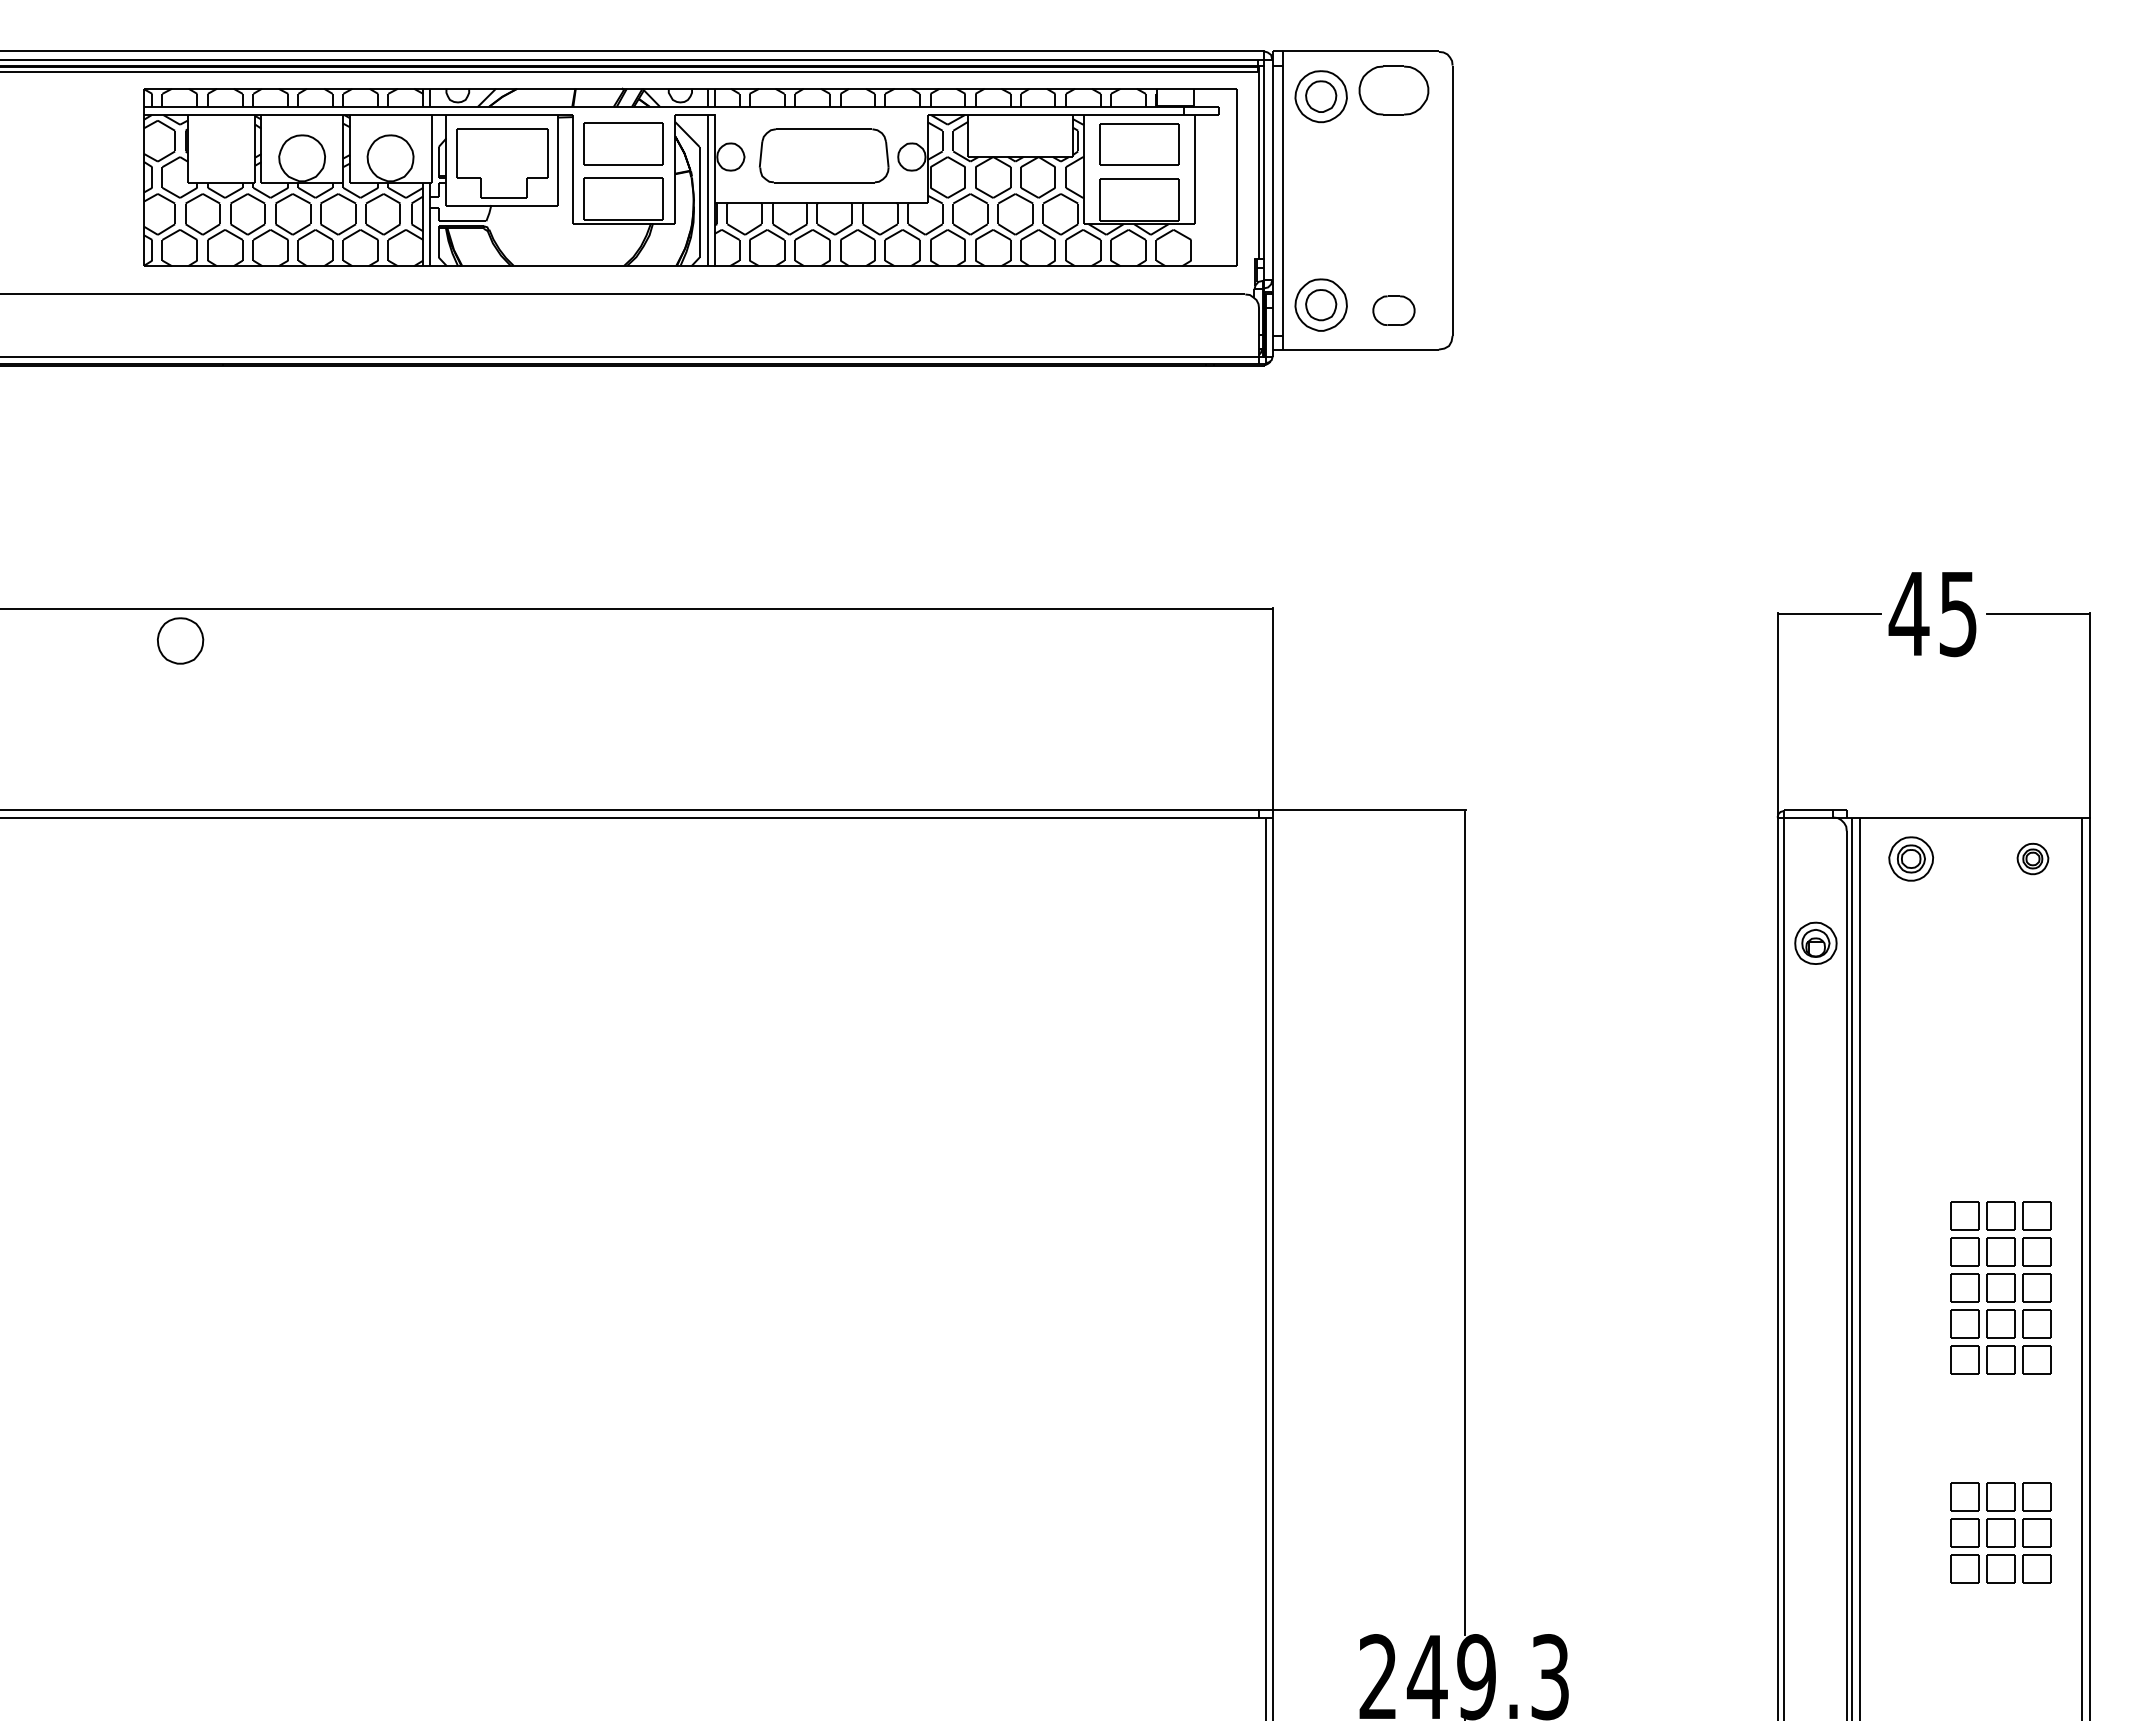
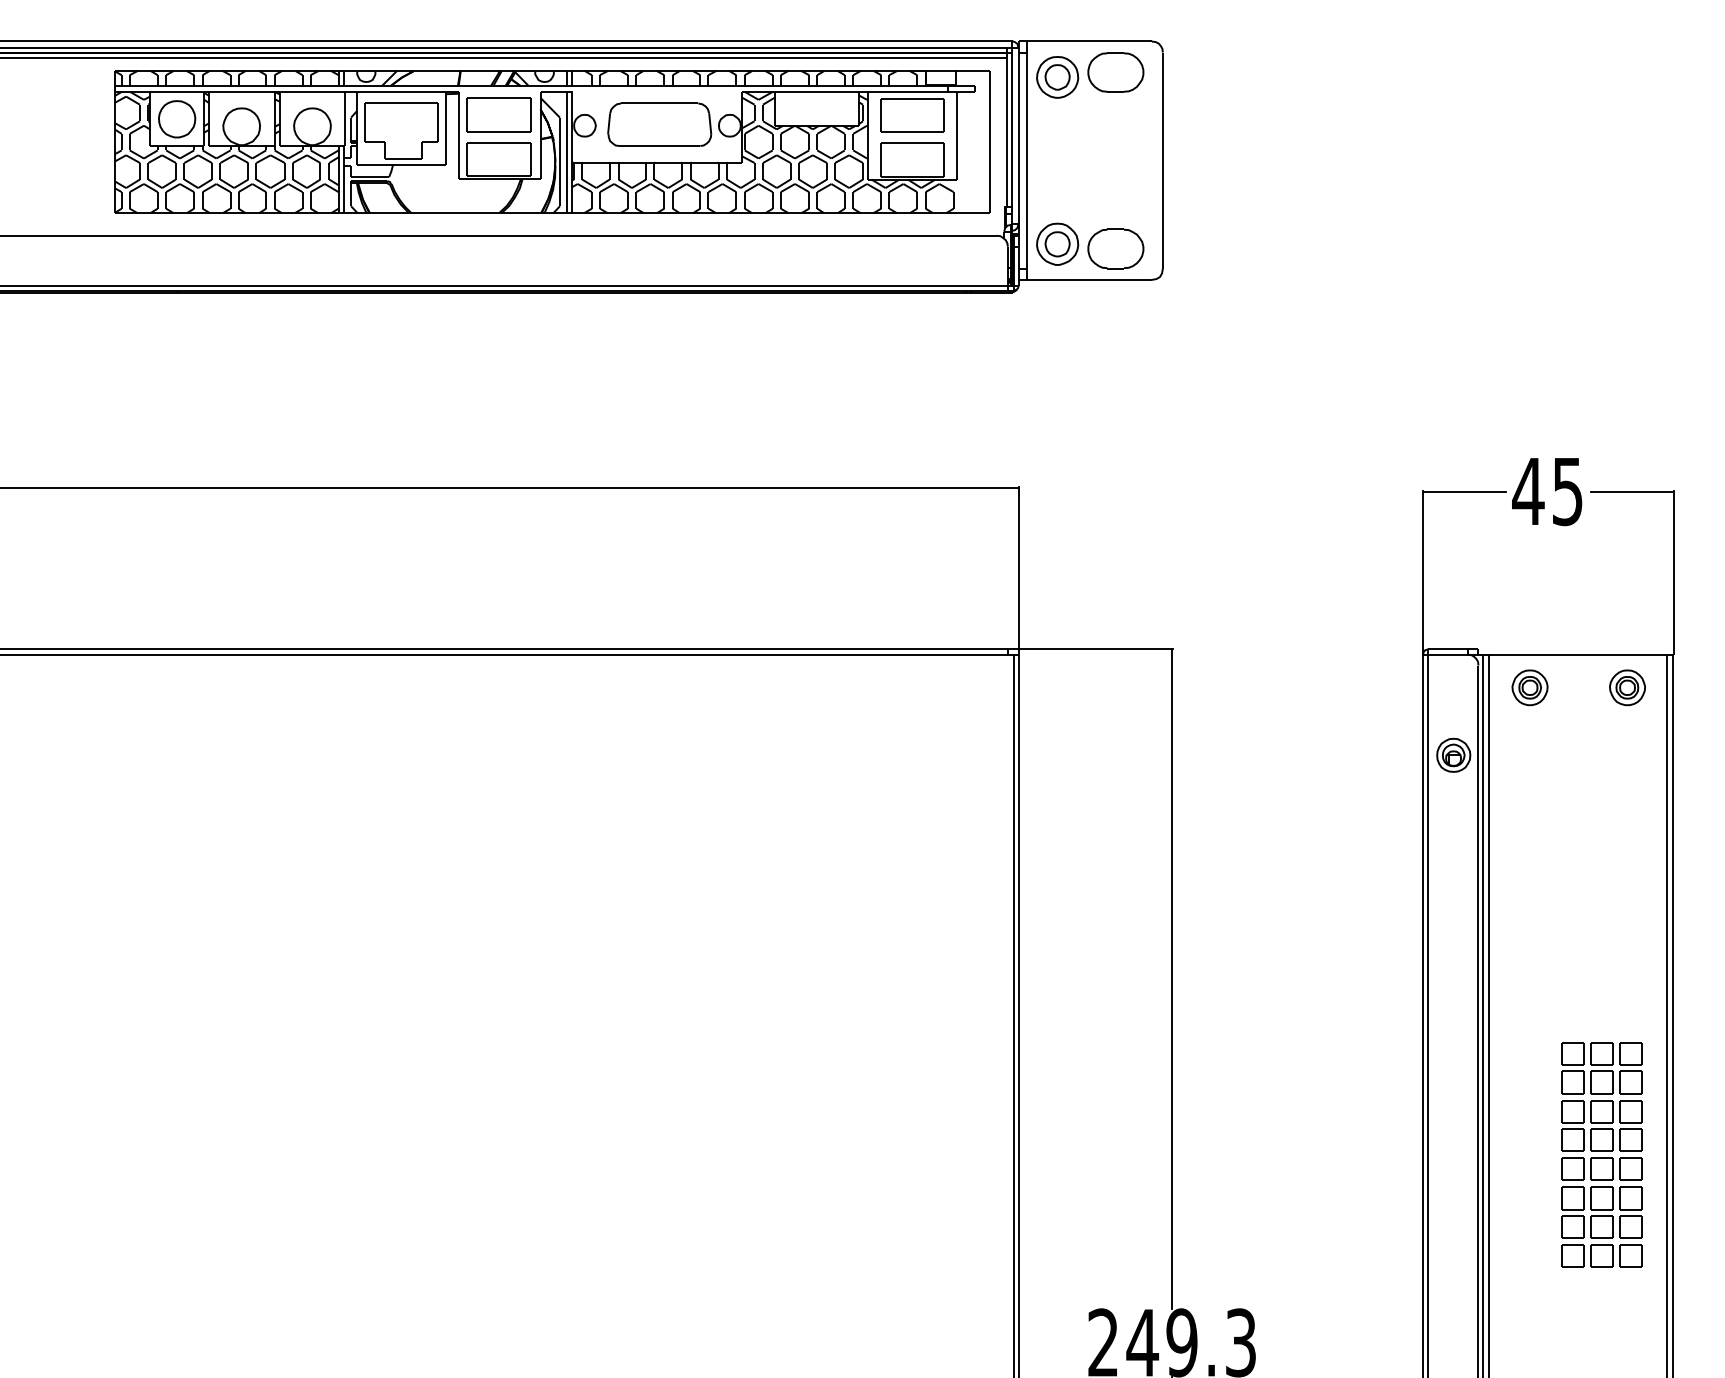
part: (1393, 310) -> (1115, 248), size x1.67
part: (180, 640) -> (177, 118), moved
part: (2032, 858) -> (1627, 687), size x1.43
part: (2000, 1287) -> (1601, 1110), moved

